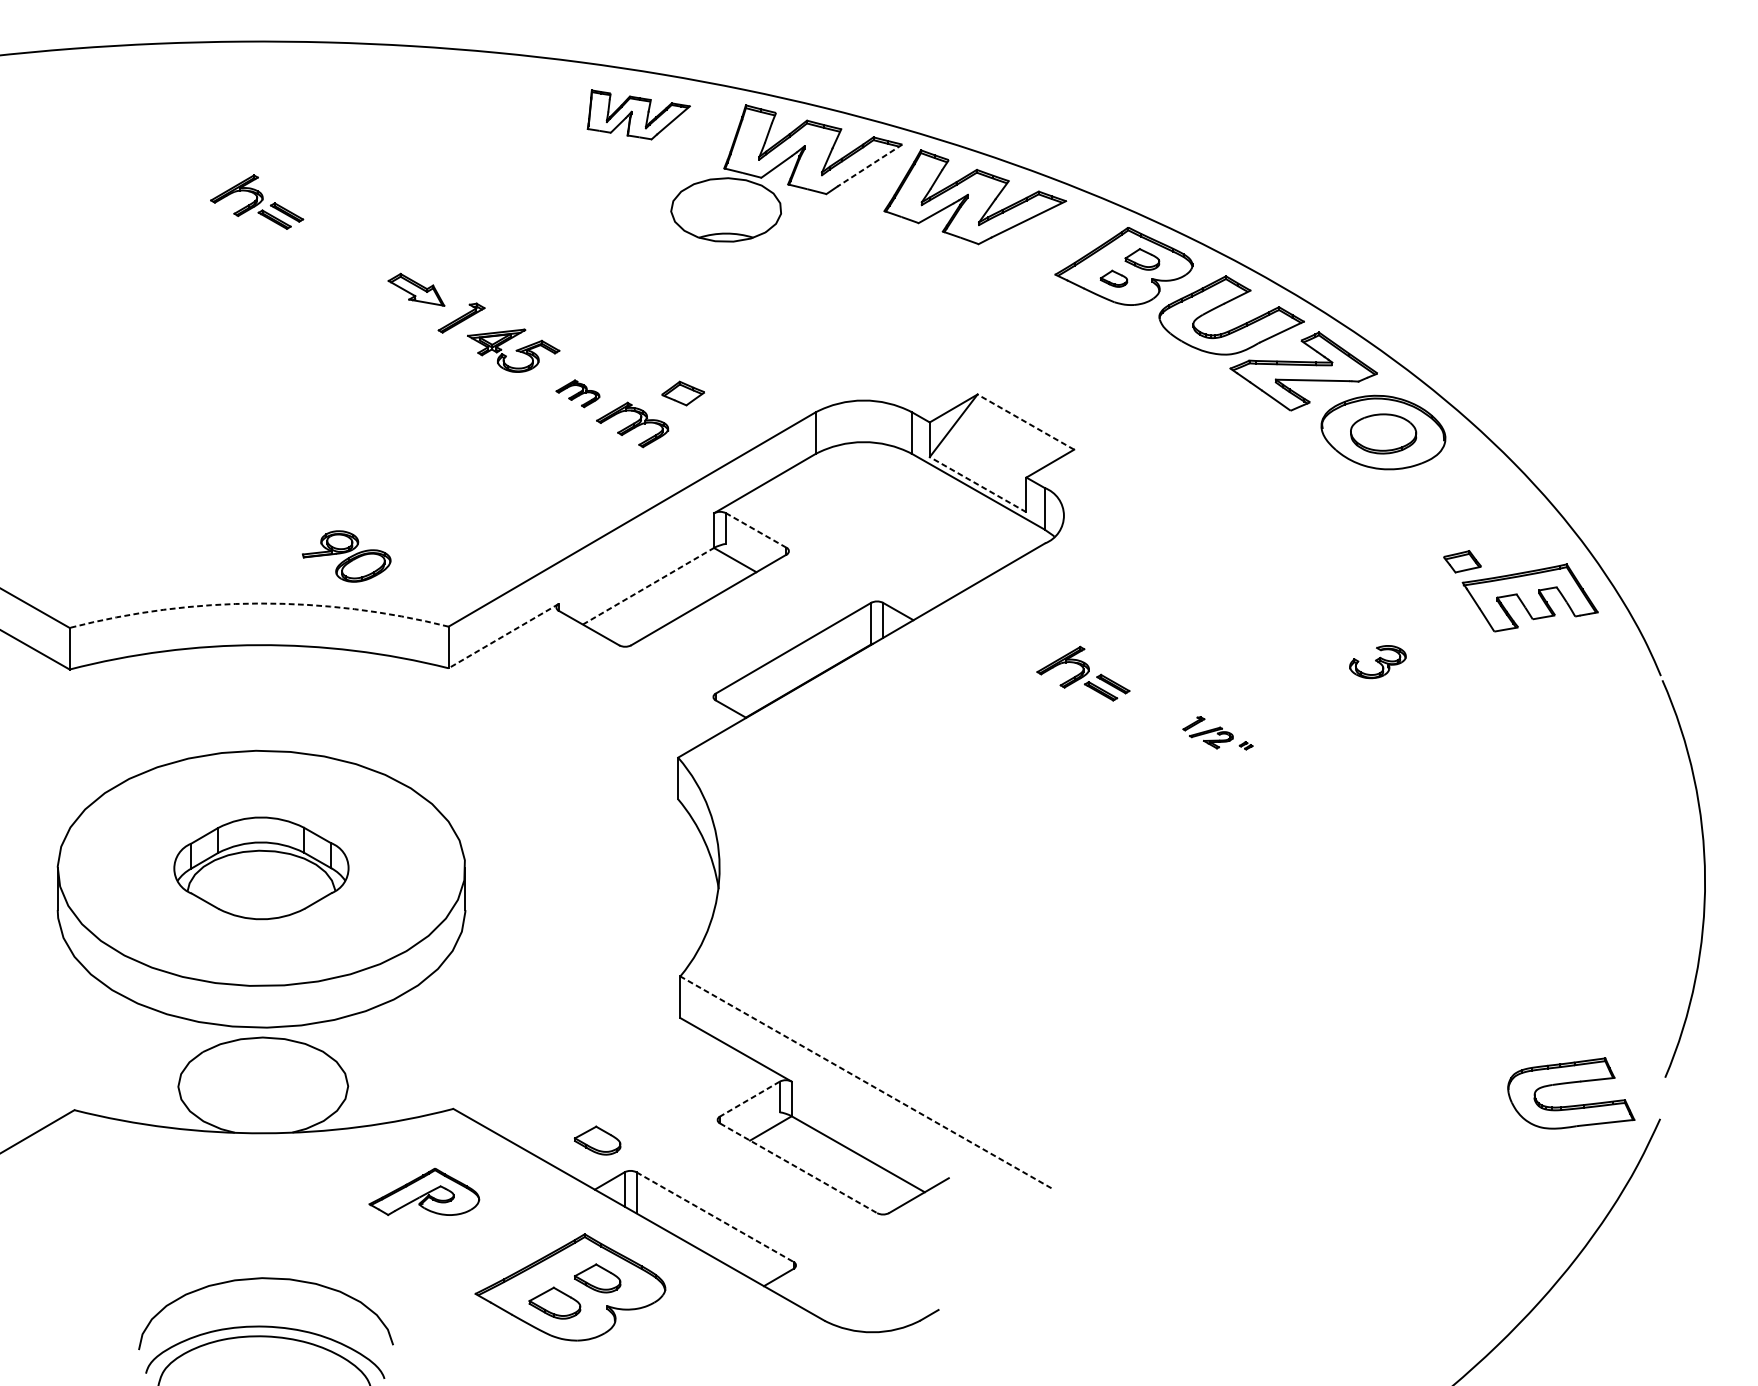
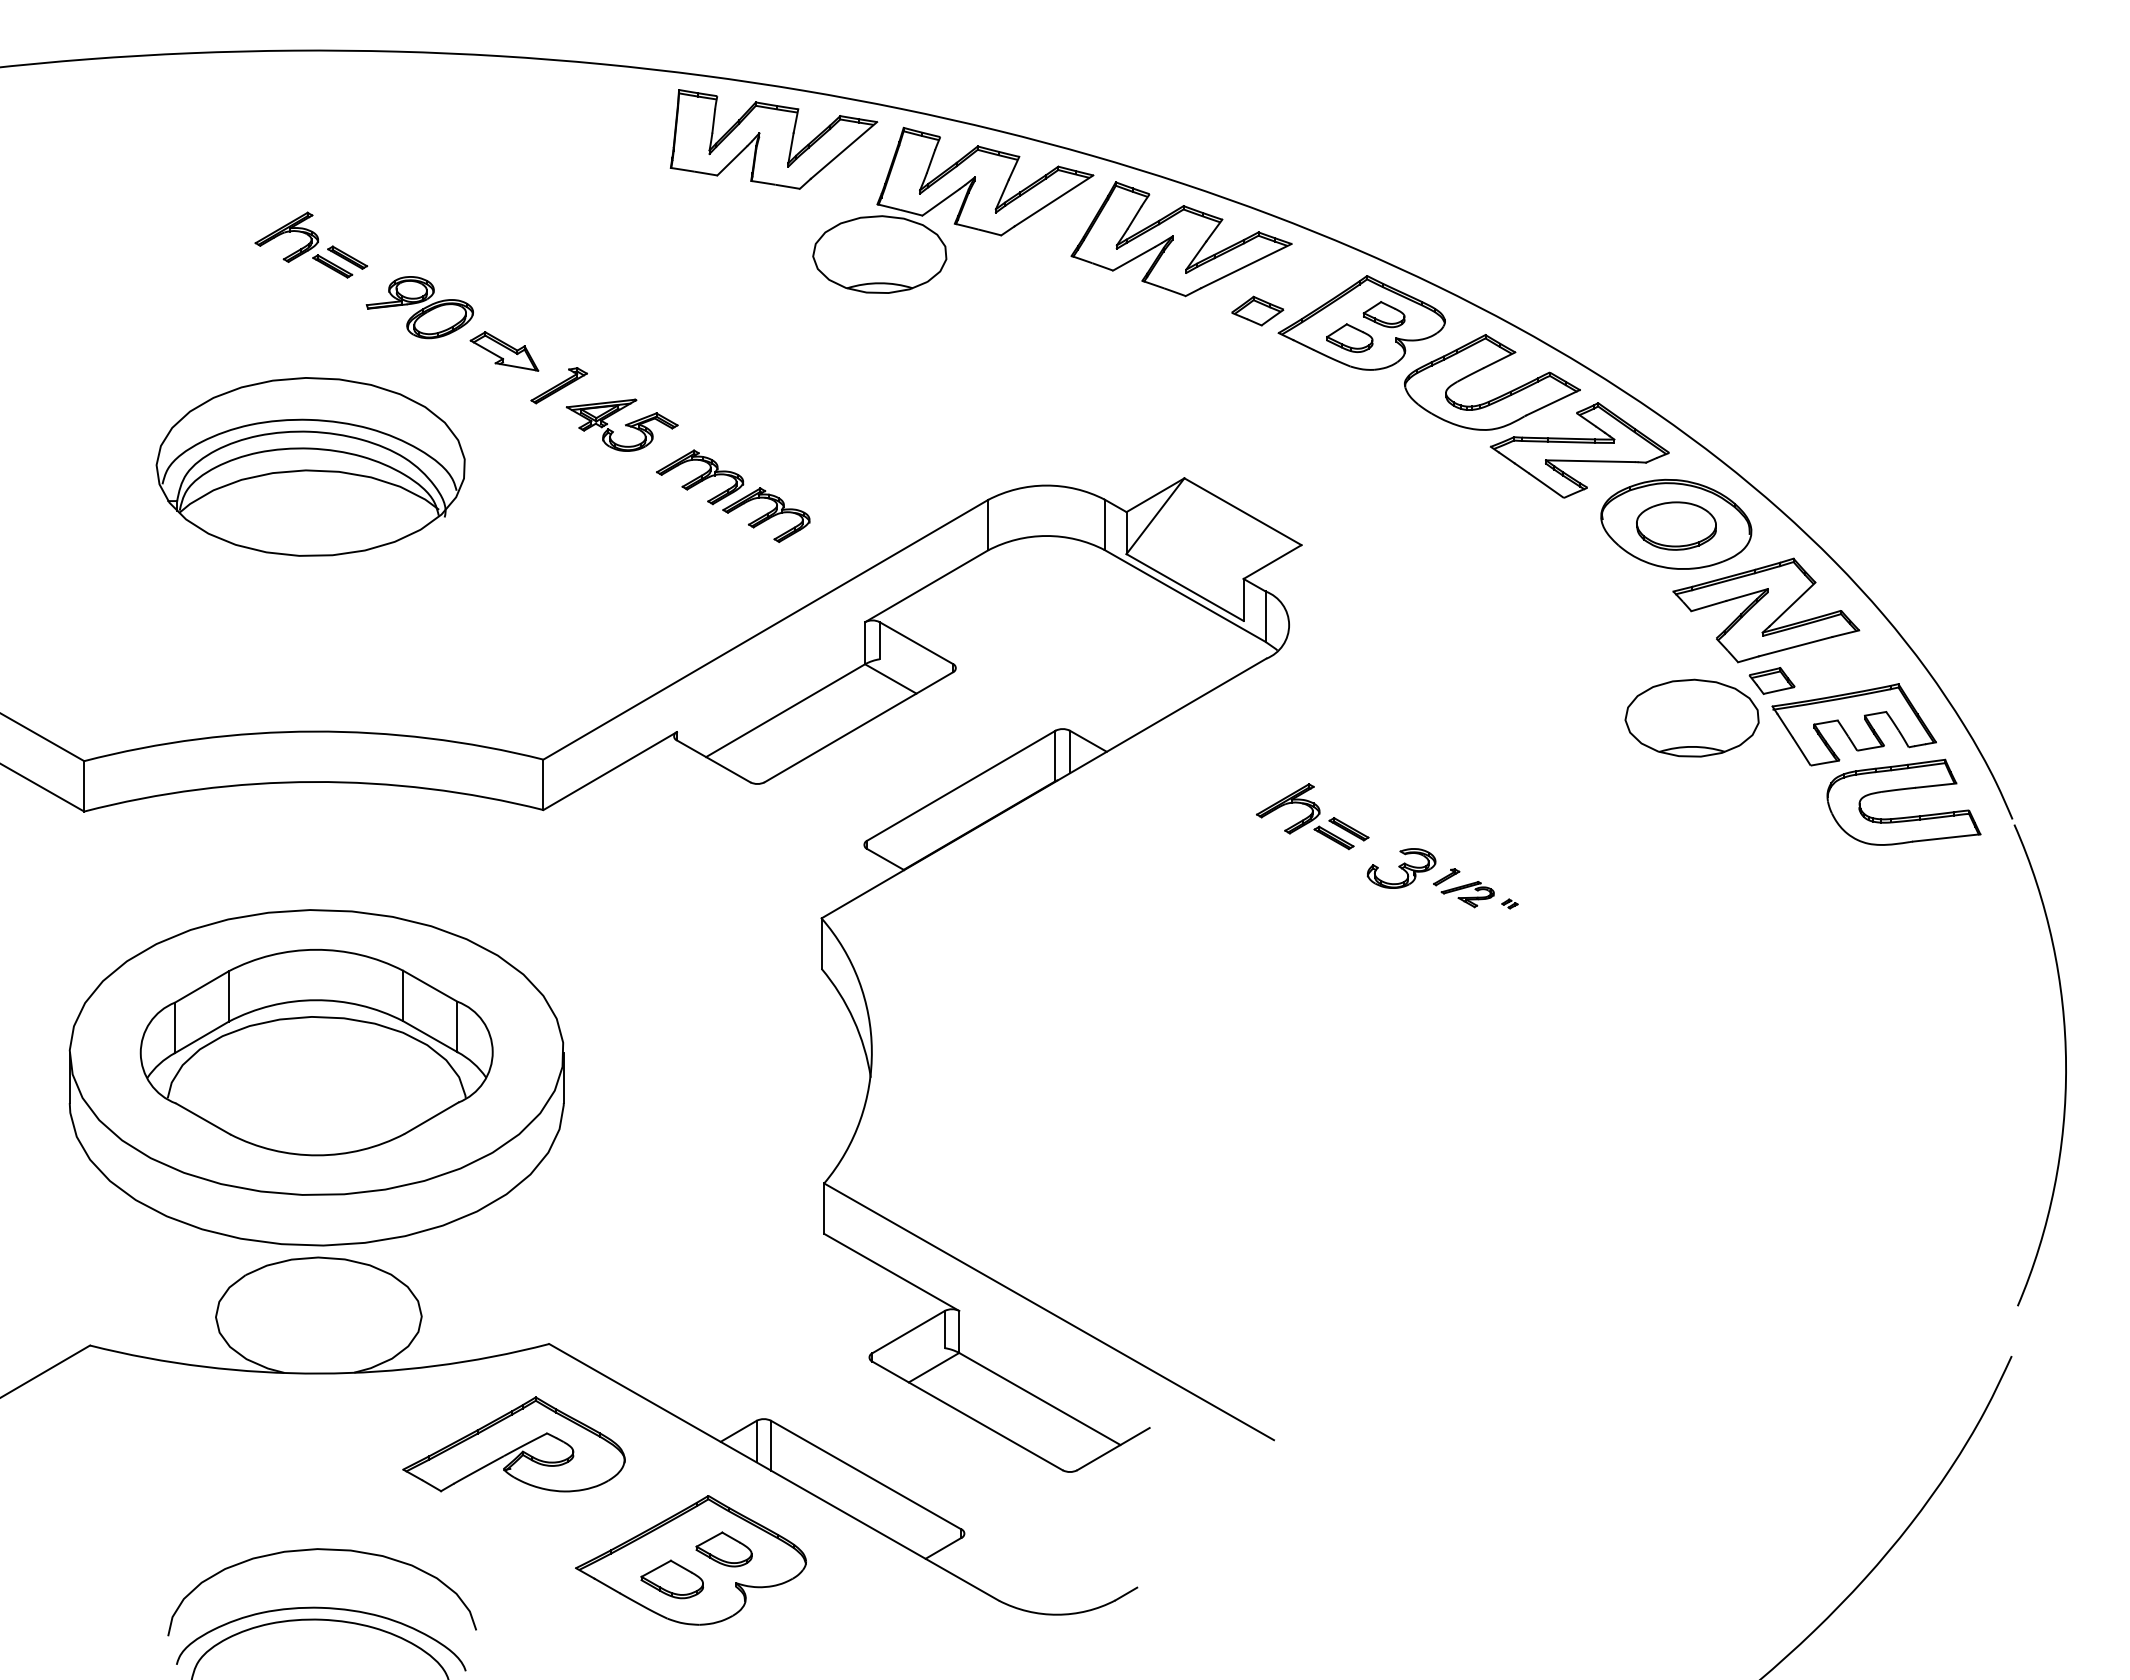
part: (638, 114) -> (773, 139), size x1.67
line: (869, 165) -> (1053, 200), dashed -> solid
part: (1113, 278) -> (1349, 337), size x1.43
part: (256, 384) -> (310, 466), added
part: (578, 393) -> (700, 477), size x1.67
part: (683, 393) -> (1257, 310), moved
line: (1025, 421) -> (1242, 511), dashed -> solid
line: (977, 484) -> (1184, 587), dashed -> solid
part: (1457, 503) -> (1766, 610), added
line: (755, 530) -> (915, 642), dashed -> solid
part: (346, 556) -> (419, 307), moved
line: (649, 586) -> (786, 710), dashed -> solid
part: (1395, 591) -> (1691, 717), added
arc: (258, 603) -> (313, 731), dashed -> solid
line: (503, 636) -> (609, 771), dashed -> solid
part: (1377, 662) -> (1401, 868), moved
part: (261, 868) -> (316, 1052), size x1.67
line: (866, 1082) -> (1049, 1311), dashed -> solid
part: (1570, 1083) -> (1902, 790), moved
line: (749, 1099) -> (908, 1332), dashed -> solid
part: (597, 1140) -> (723, 1382), removed
line: (798, 1167) -> (967, 1415), dashed -> solid
part: (423, 1191) -> (513, 1444), size x1.67
line: (715, 1217) -> (866, 1475), dashed -> solid

